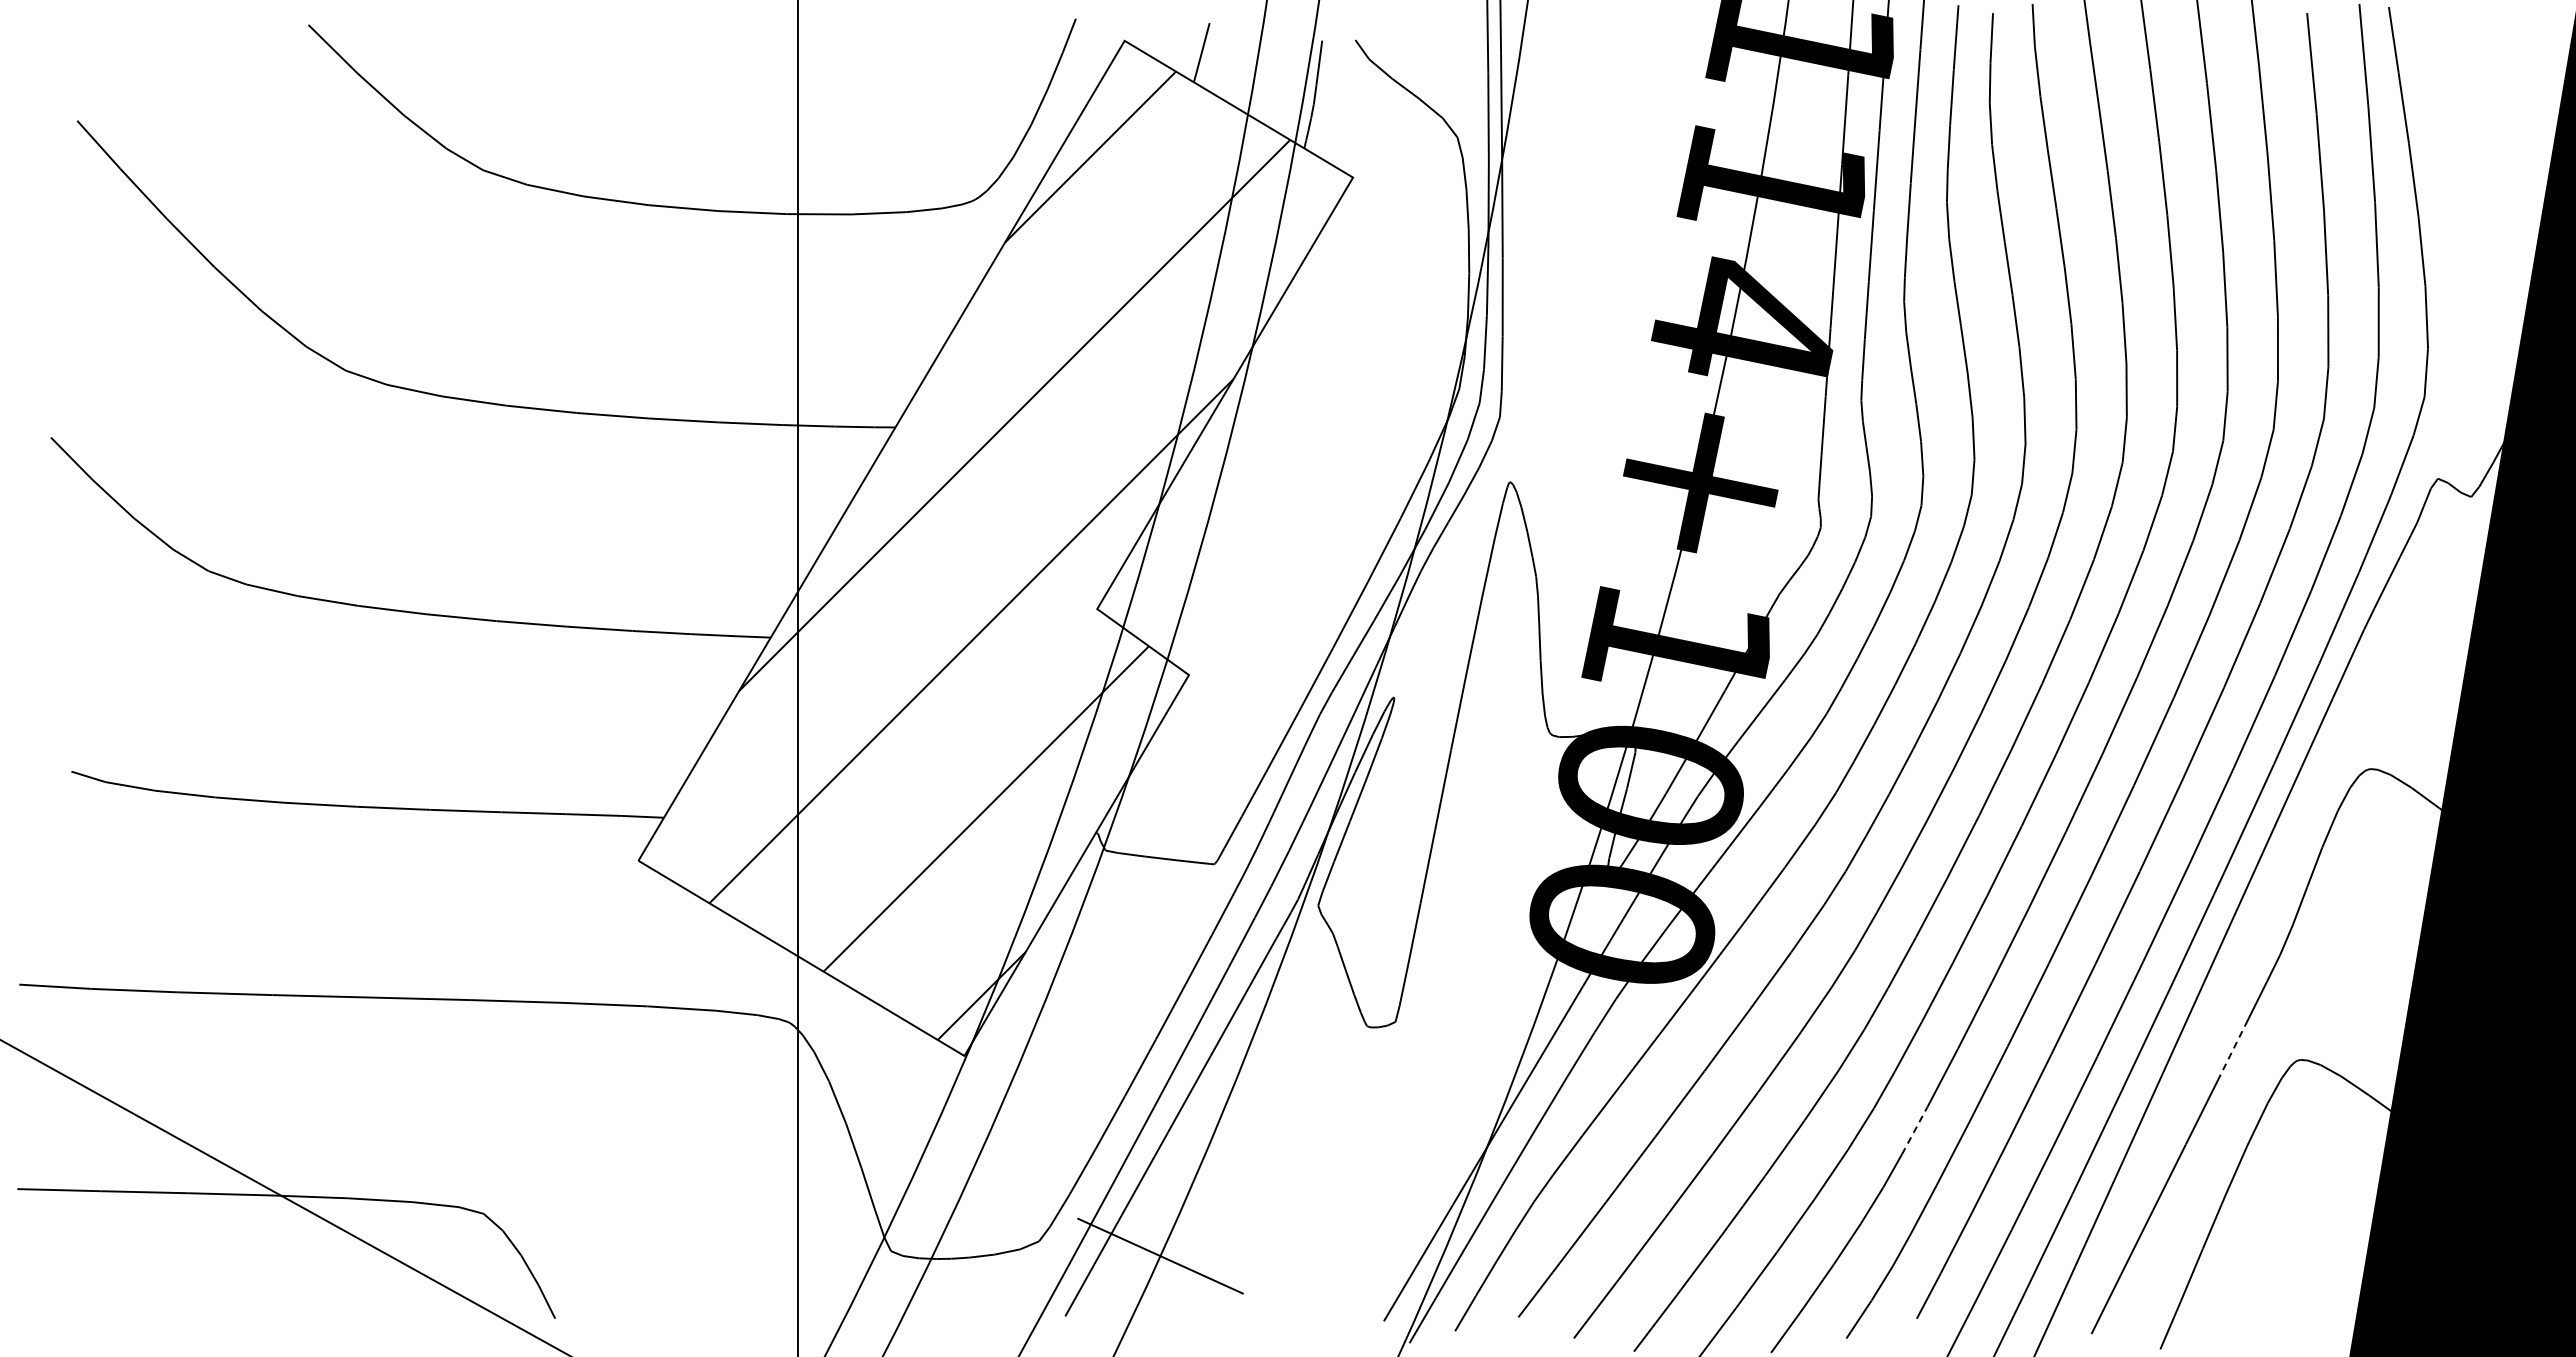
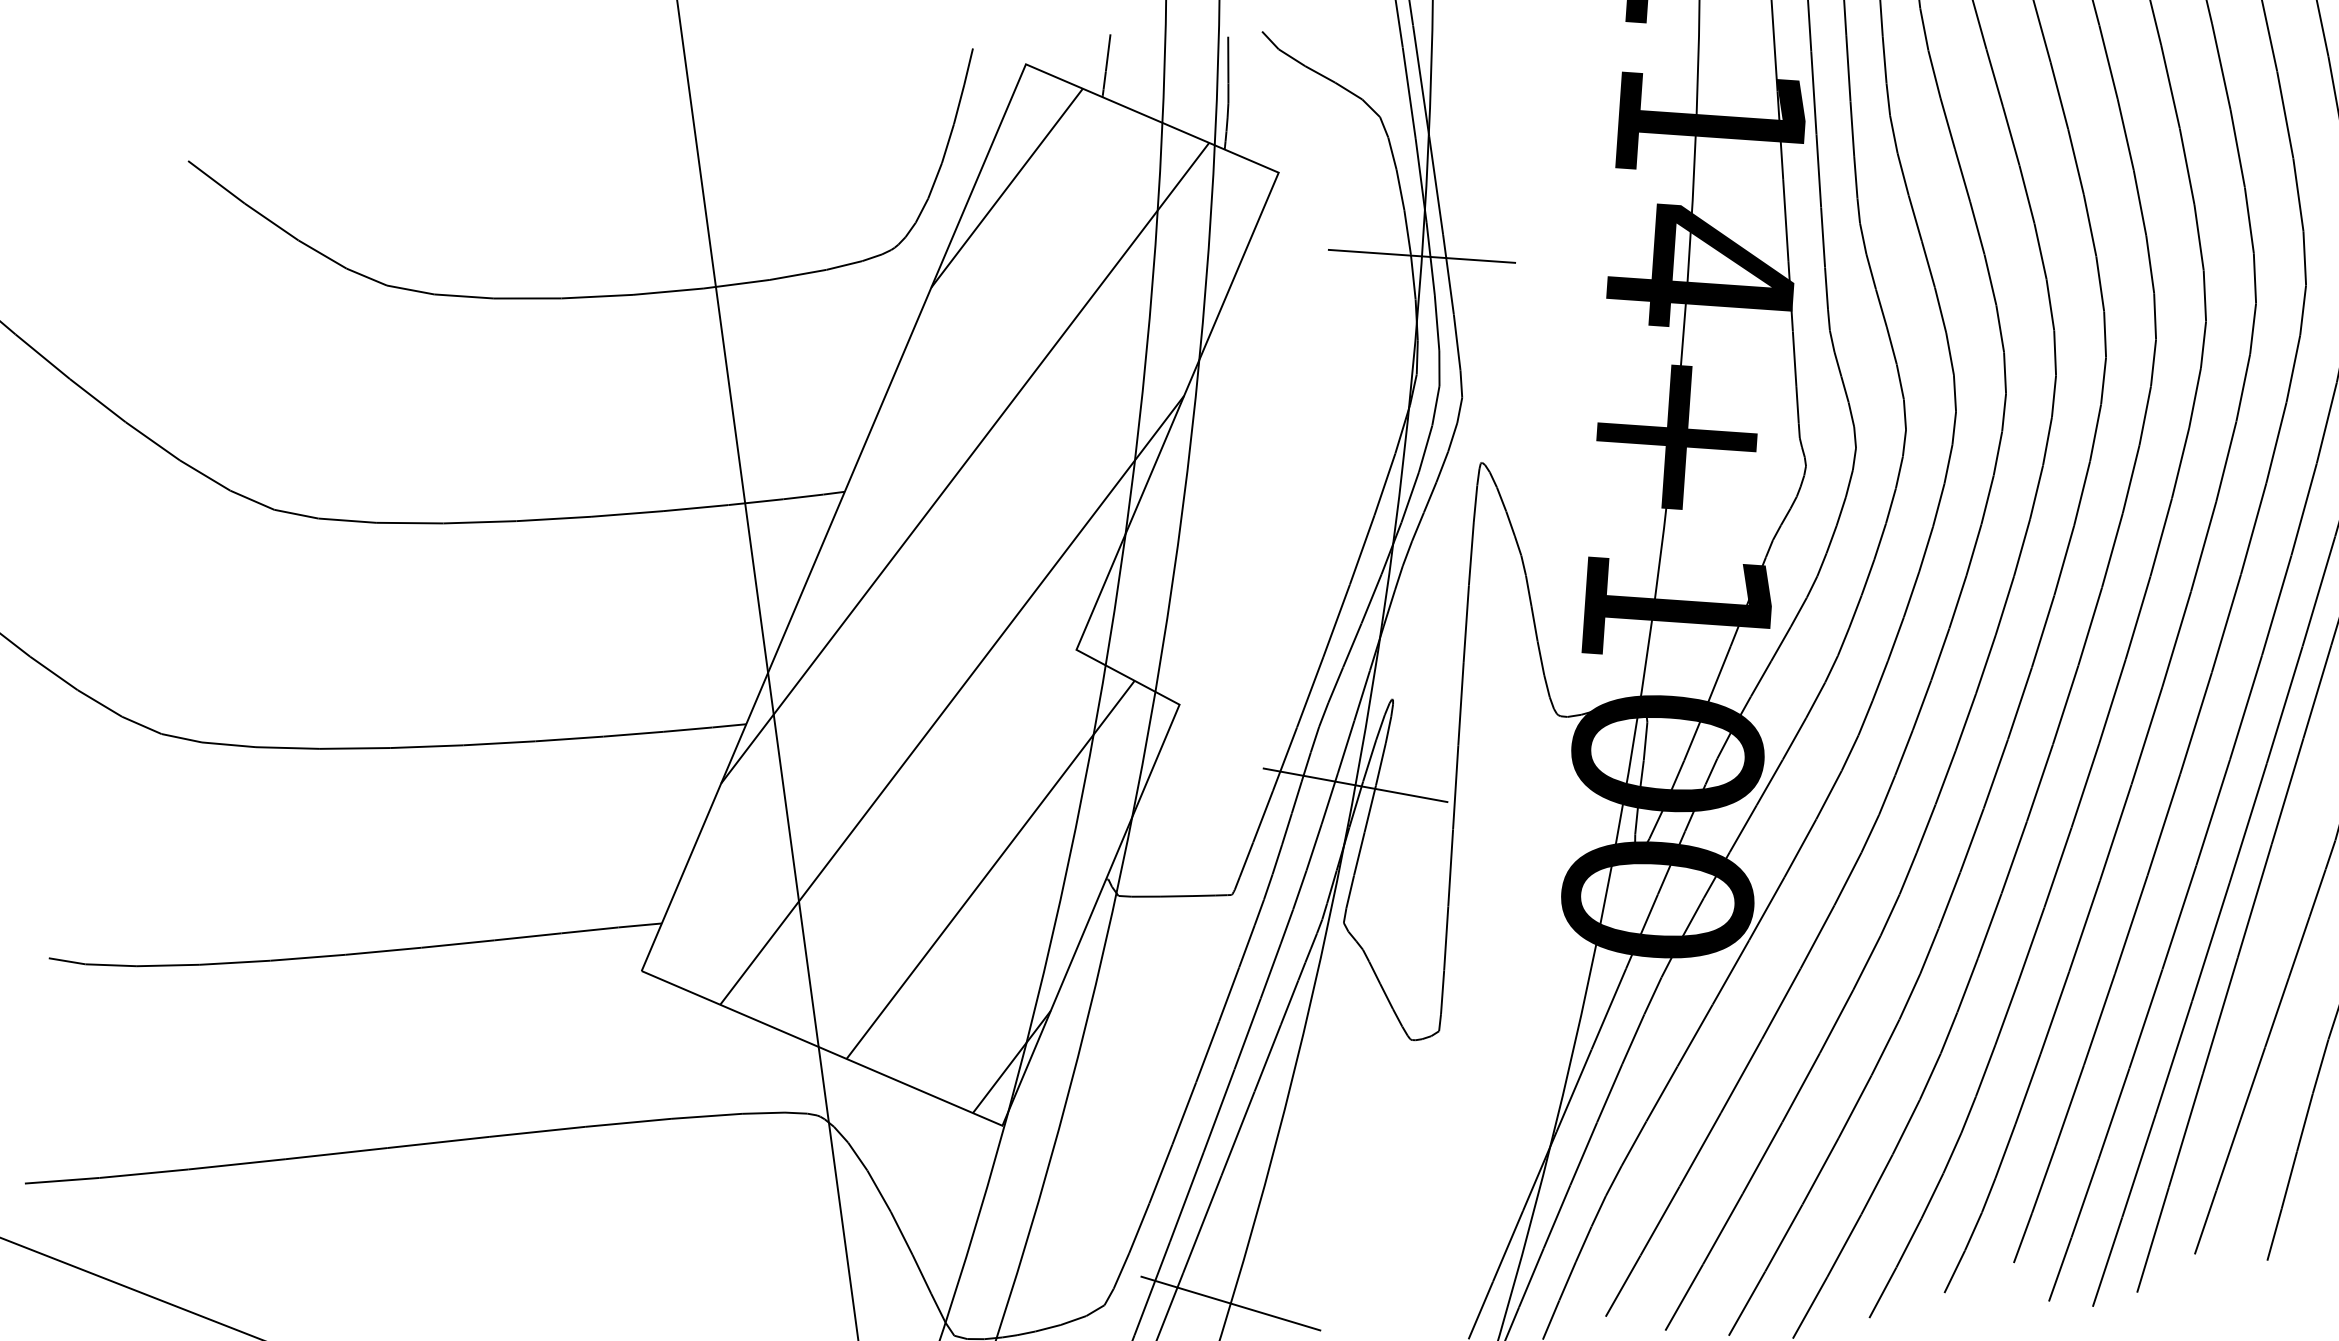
line: (1479, 276) -> (1421, 256), added
line: (1347, 775) -> (1355, 785), added
line: (2231, 1052) -> (2299, 946), dashed -> solid
line: (1914, 1130) -> (1985, 1070), dashed -> solid

